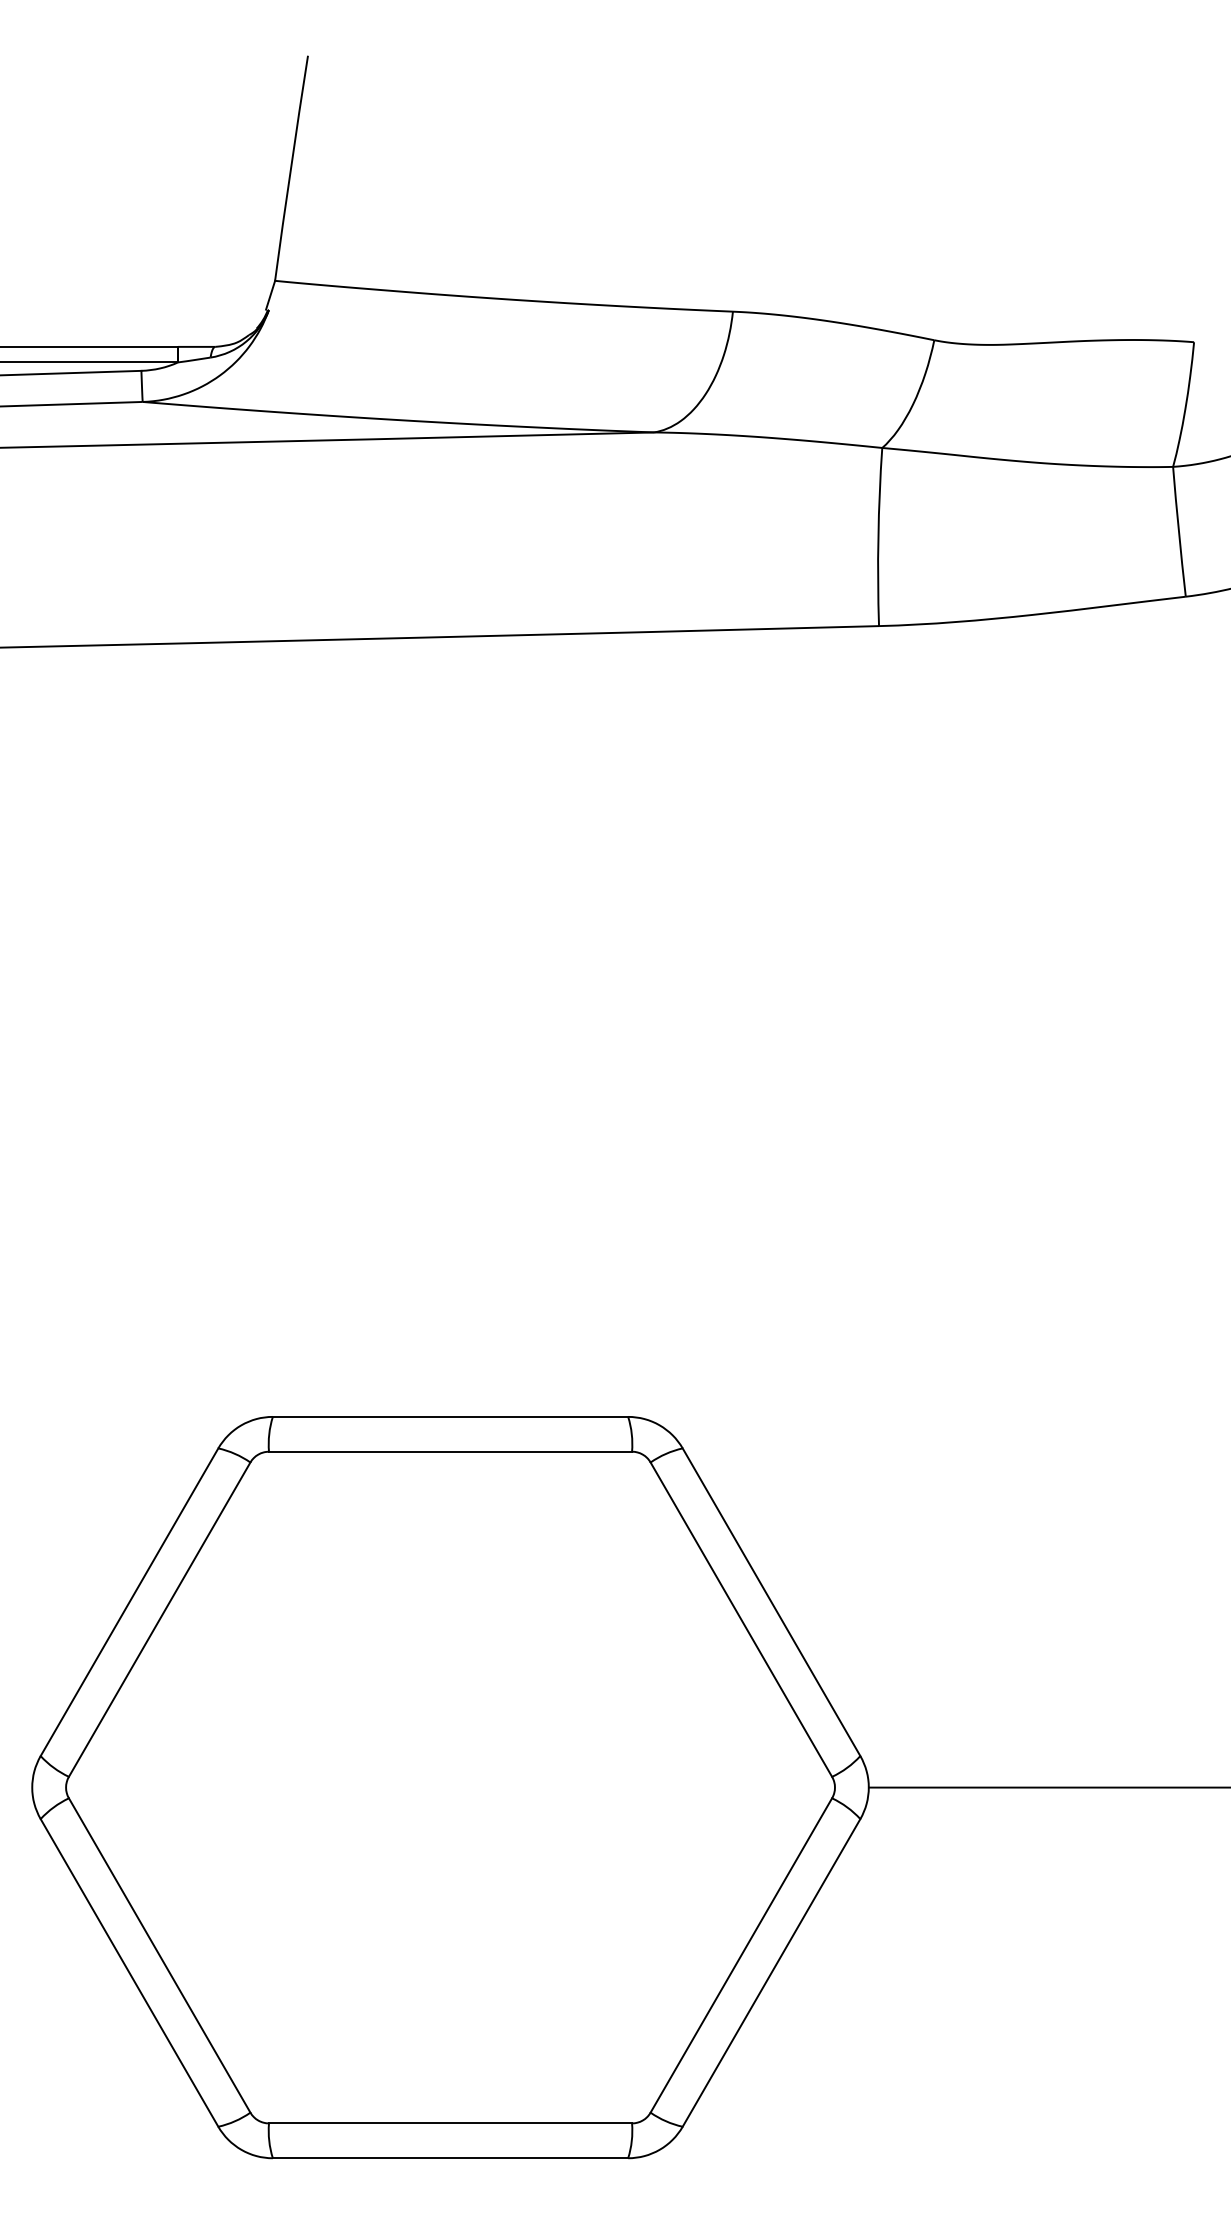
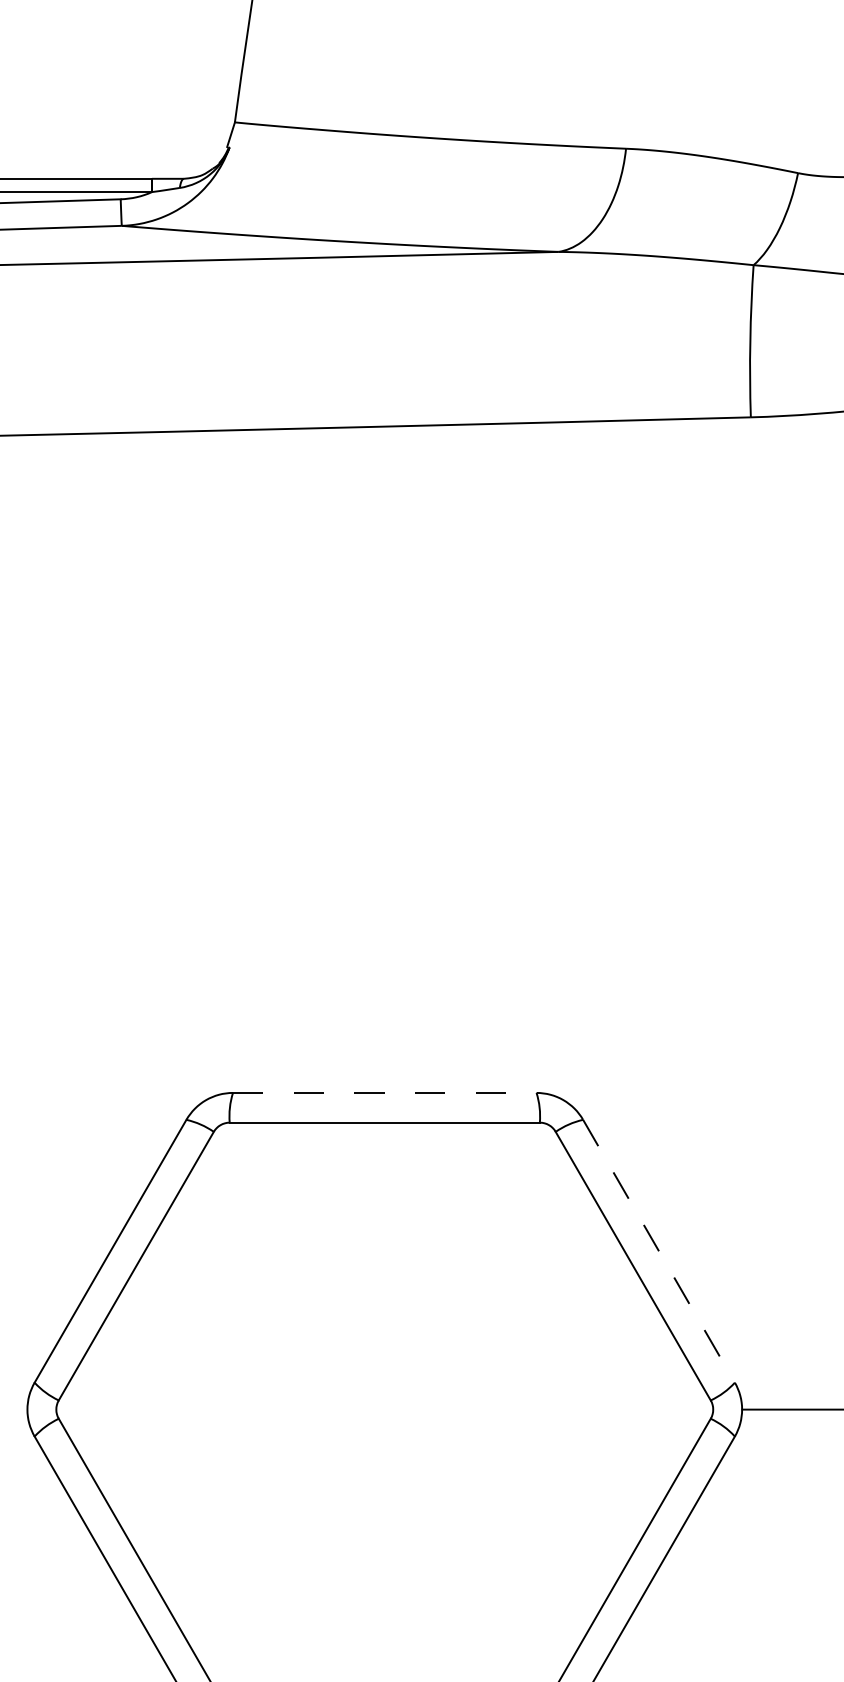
line: (450, 1416) -> (384, 1092), solid -> dashed
line: (771, 1602) -> (658, 1251), solid -> dashed

